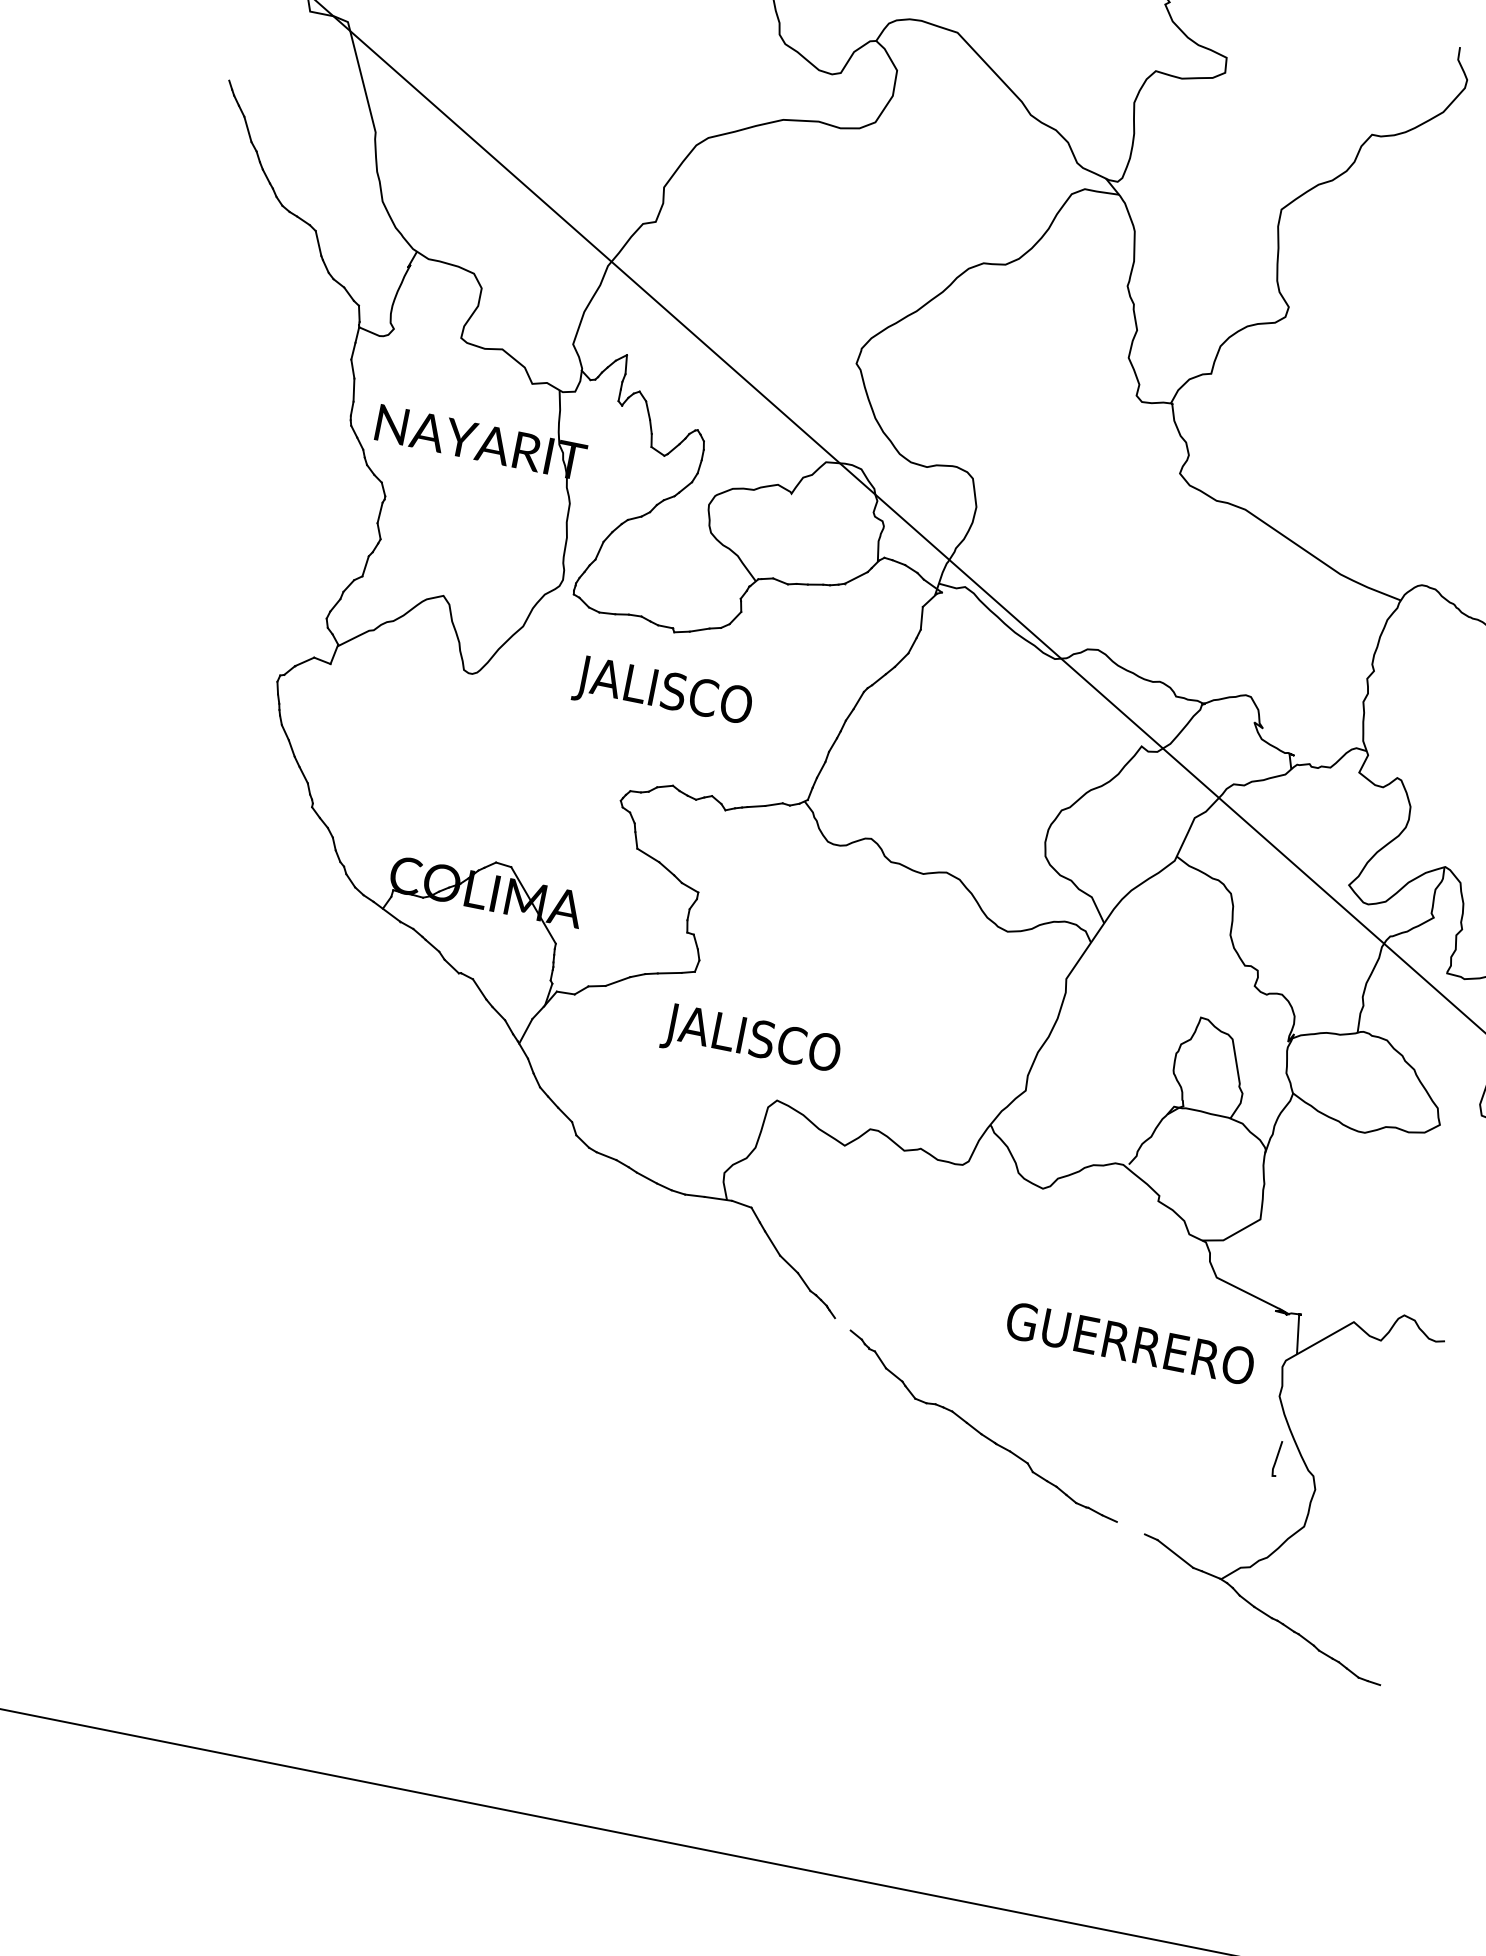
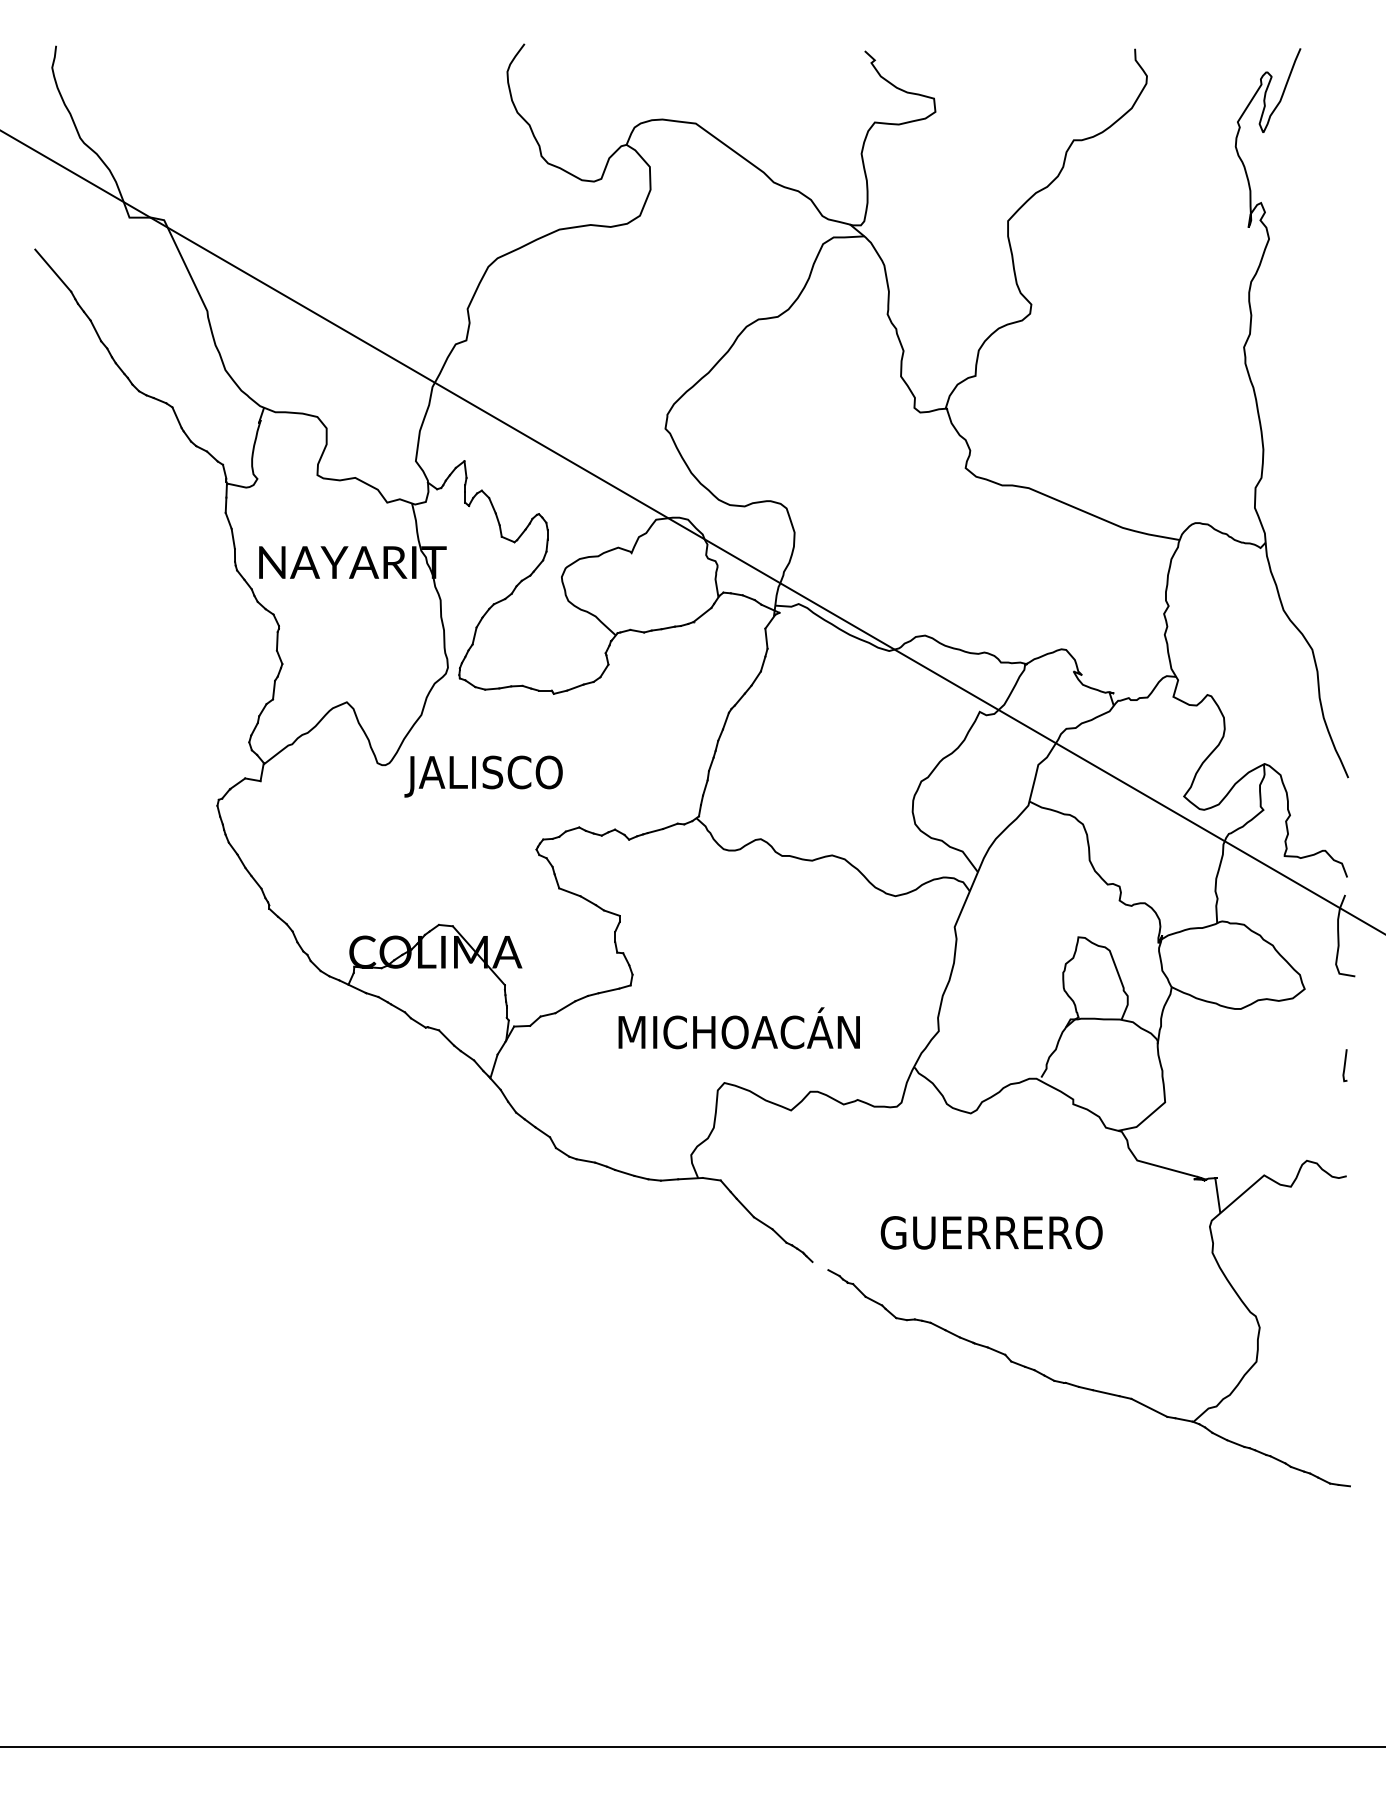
line: (214, 53) -> (53, 270), added
text: (662, 694) -> (483, 776), moved
text: (800, 1047) -> (735, 1032), JALISCO -> MICHOACÁN
text: (1130, 1343) -> (991, 1232), moved
line: (1276, 1458) -> (1344, 1065), moved
line: (1130, 1528) -> (1105, 1393), added

